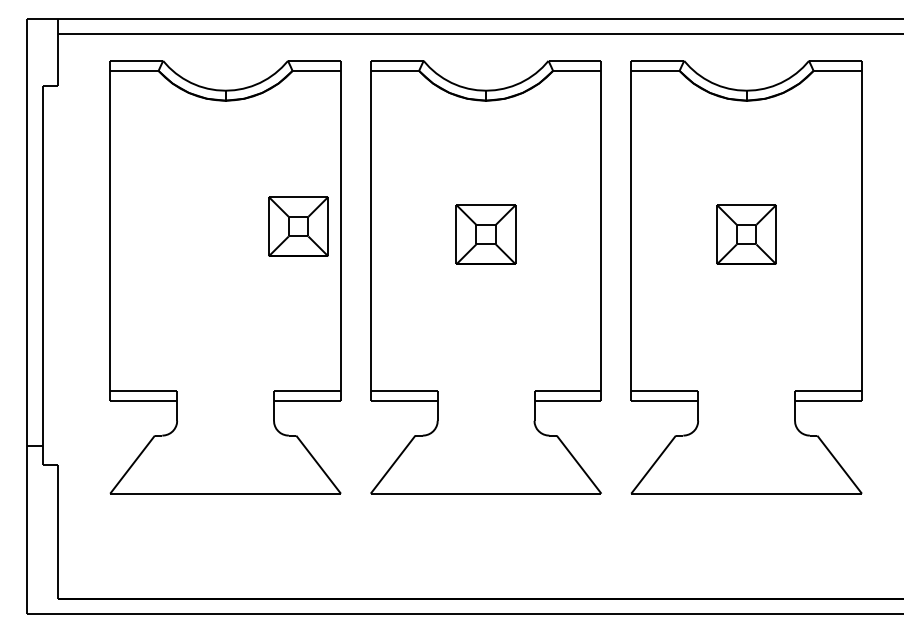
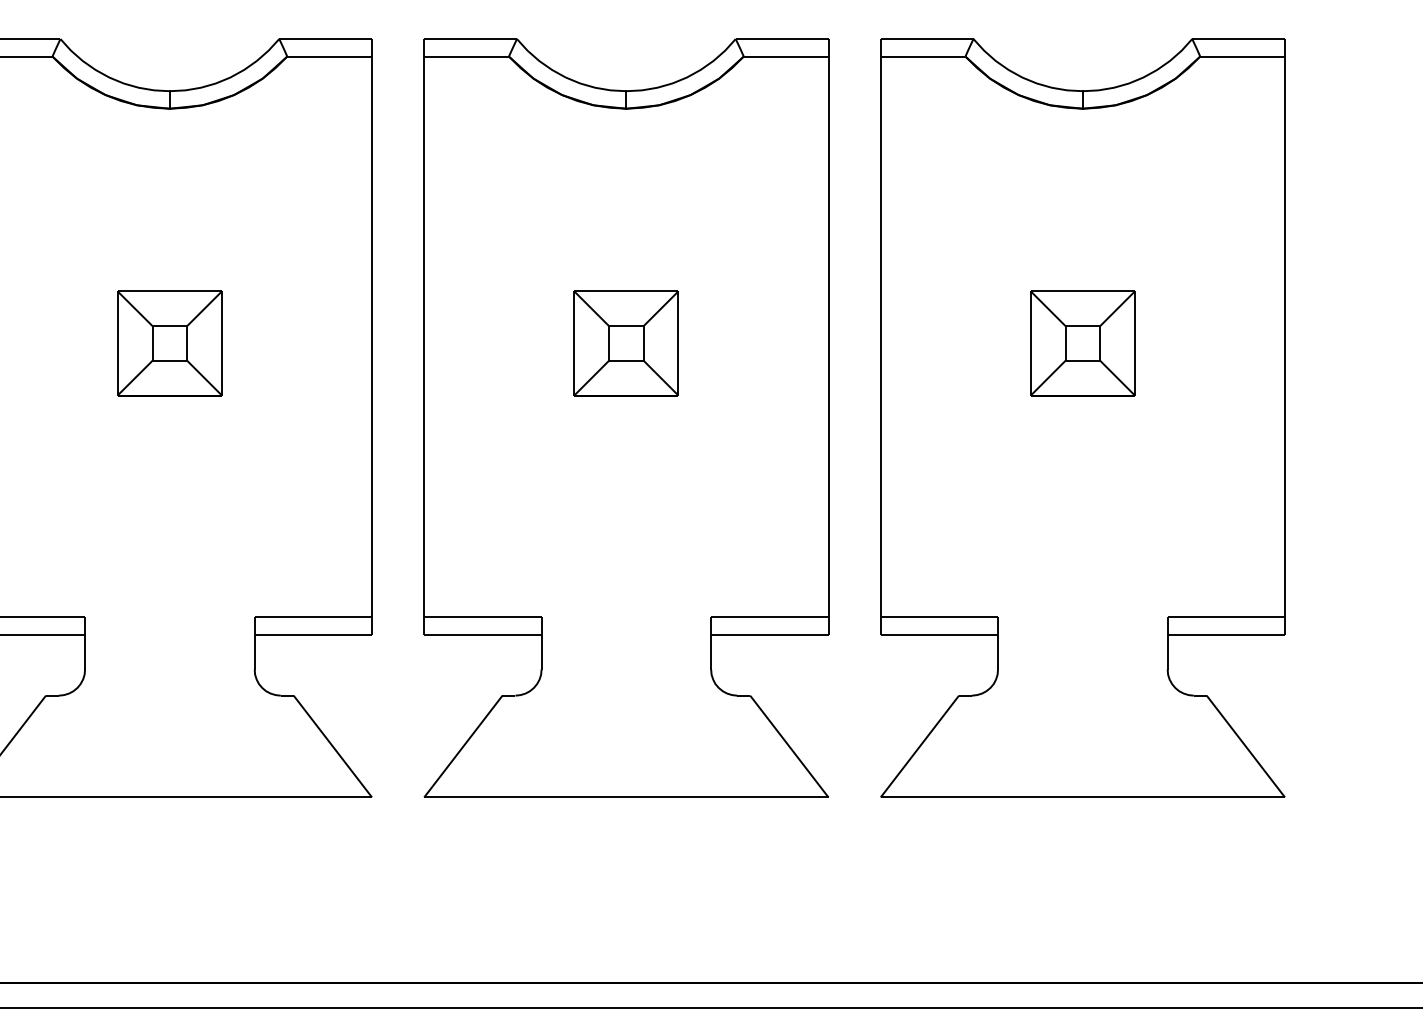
part: (298, 226) -> (169, 343), moved

